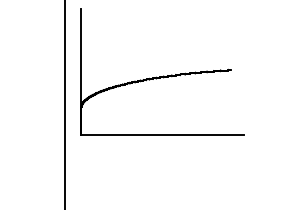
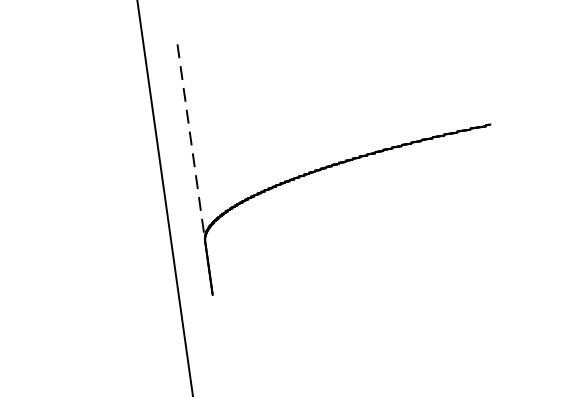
line: (81, 58) -> (191, 143), solid -> dashed
line: (162, 135) -> (373, 273), removed

